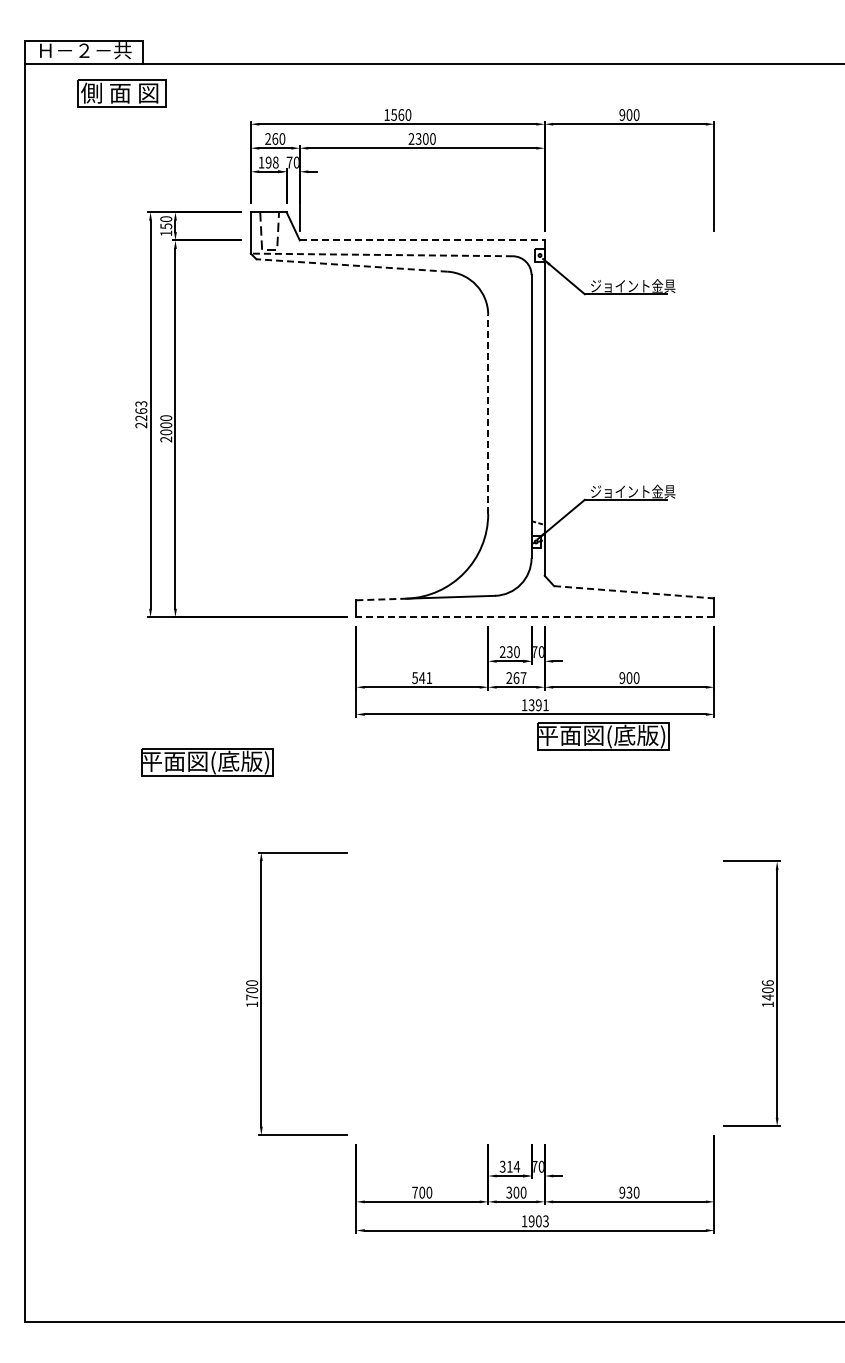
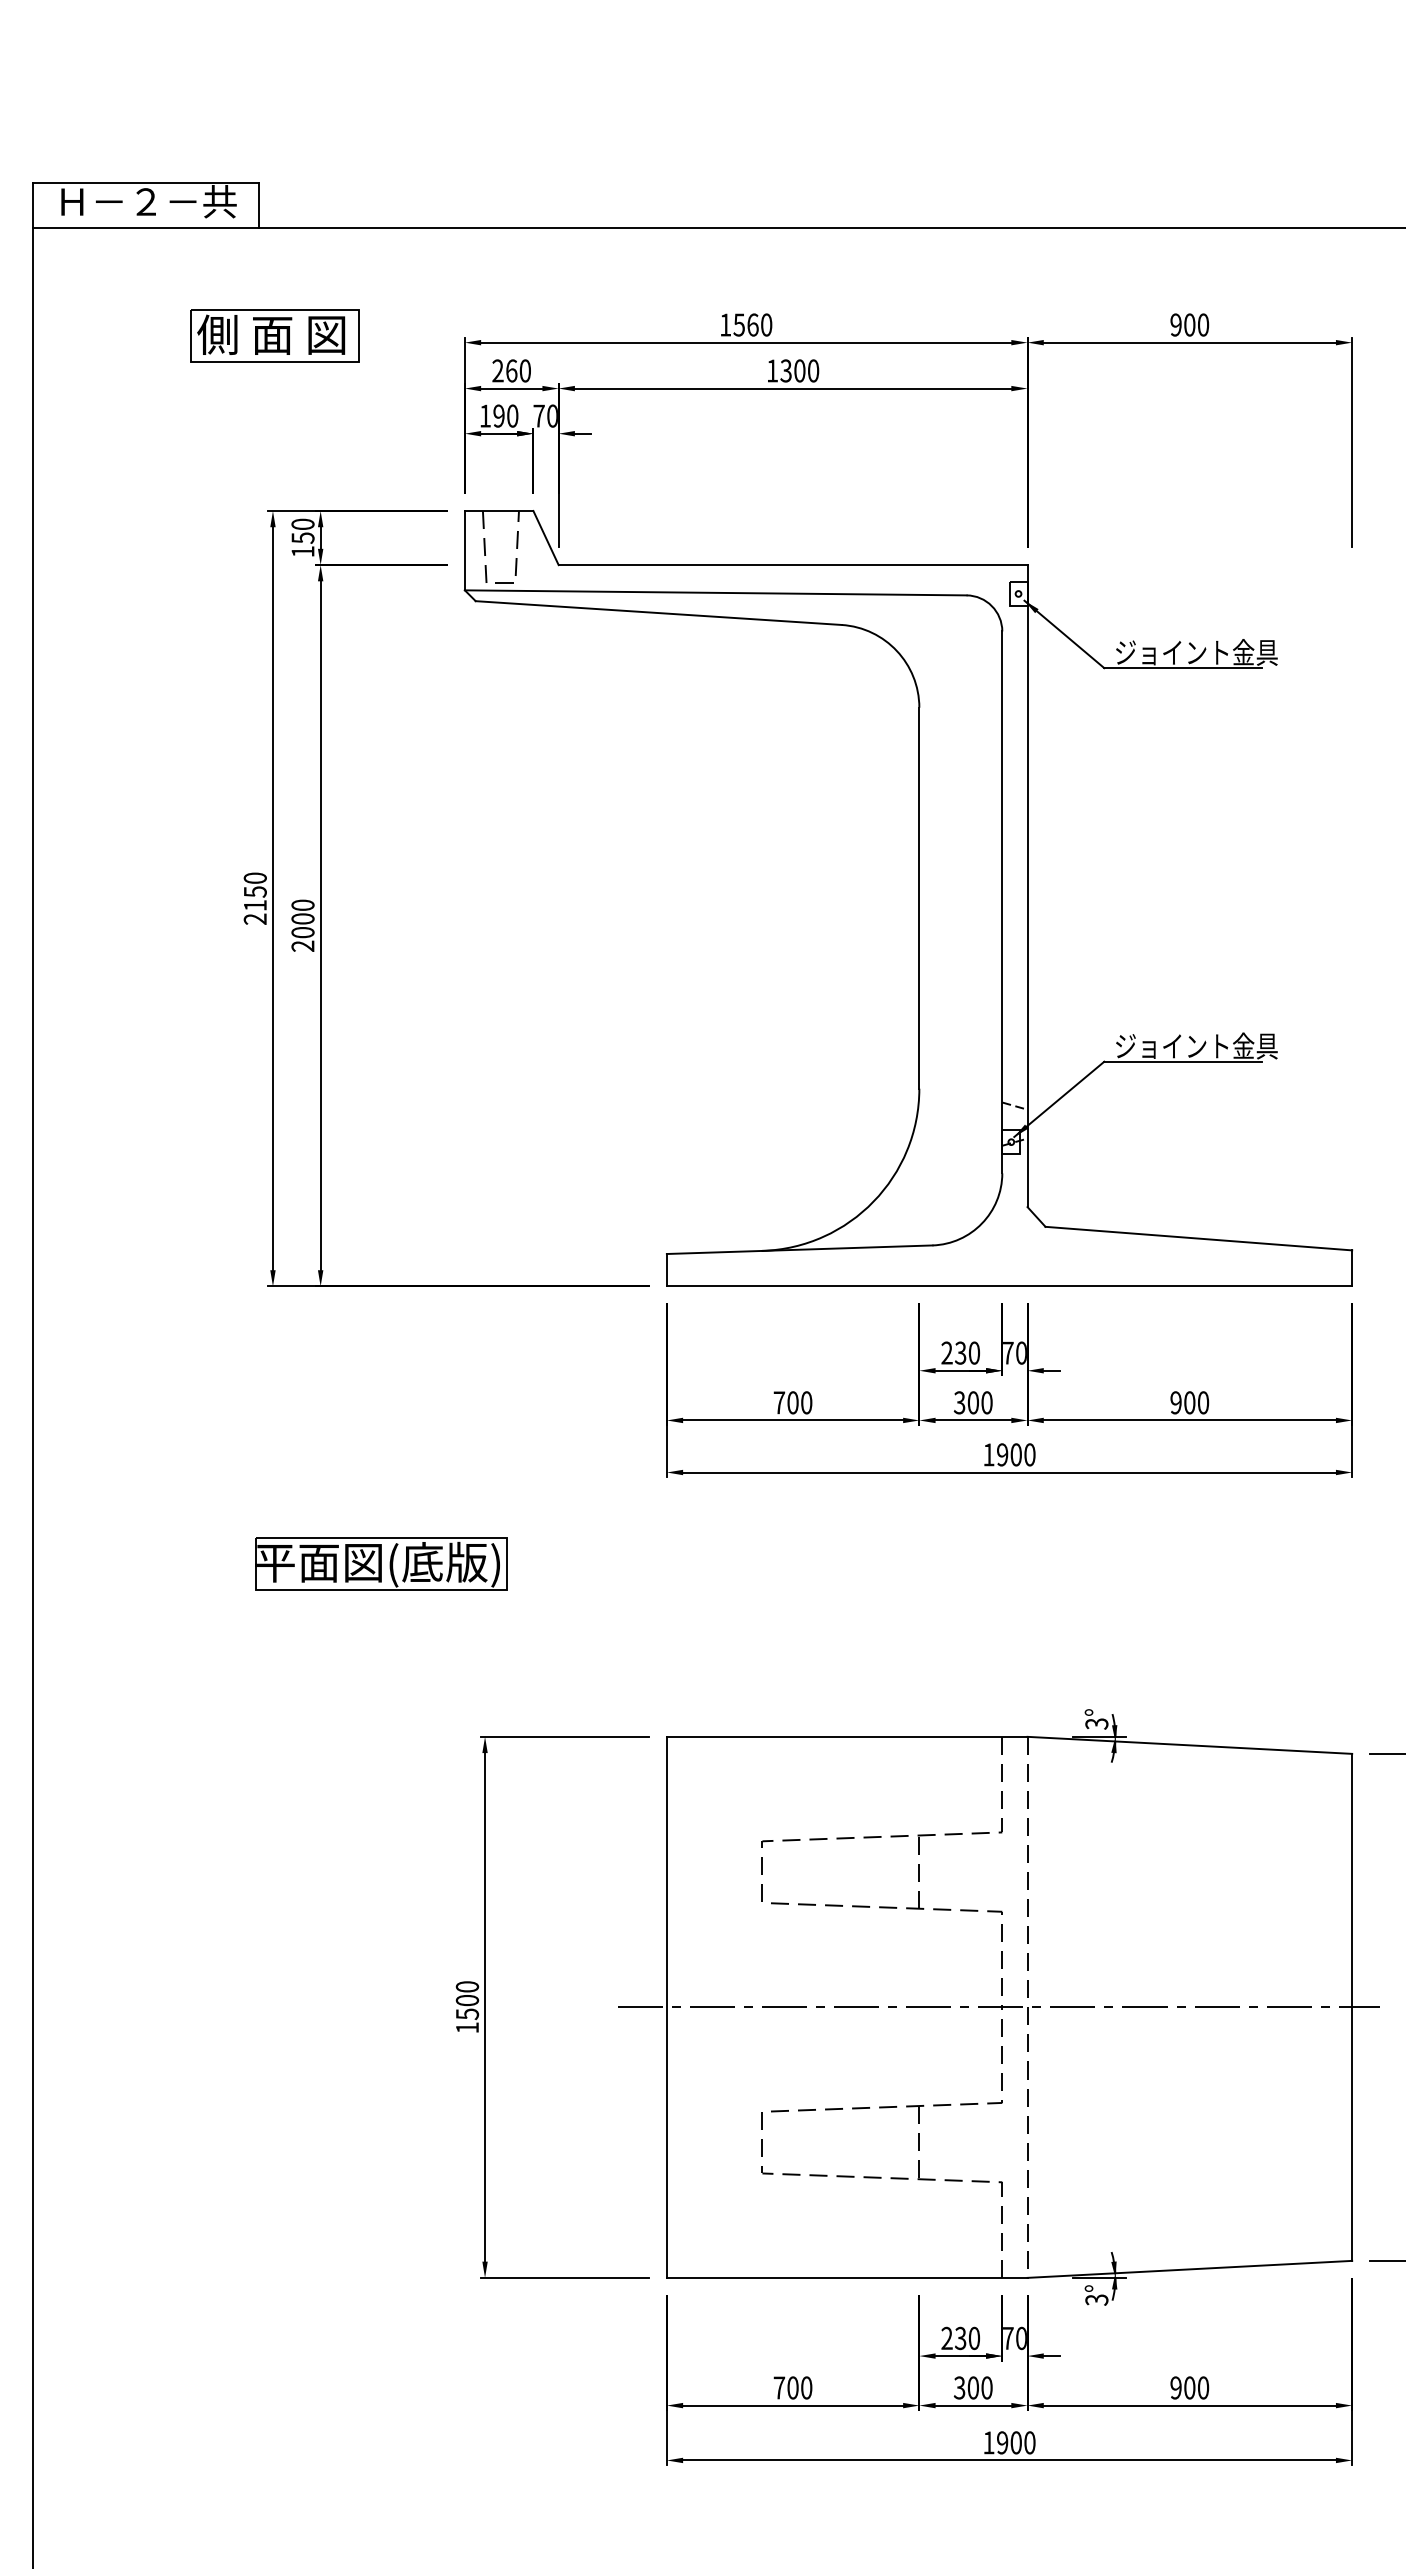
part: (121, 93) -> (274, 335), moved
text: (411, 138) -> (772, 369), 2300 -> 1300
text: (275, 162) -> (512, 415), 198 -> 190
line: (422, 240) -> (793, 565), dashed -> solid
line: (381, 254) -> (715, 592), dashed -> solid
line: (352, 265) -> (659, 613), dashed -> solid
text: (141, 411) -> (255, 892), 2263 -> 2150
line: (488, 414) -> (919, 898), dashed -> solid
line: (634, 592) -> (1199, 1239), dashed -> solid
line: (381, 599) -> (715, 1252), dashed -> solid
line: (535, 617) -> (1009, 1286), dashed -> solid
text: (422, 678) -> (793, 1403), 541 -> 700
text: (516, 678) -> (973, 1403), 267 -> 300
text: (538, 705) -> (1015, 1455), 1391 -> 1900
part: (603, 736) -> (1140, 1514), removed
part: (529, 993) -> (998, 2006), added
text: (252, 997) -> (468, 2014), 1700 -> 1500
text: (509, 1166) -> (960, 2337), 314 -> 230
text: (629, 1192) -> (1189, 2387), 930 -> 900
text: (545, 1221) -> (1029, 2443), 1903 -> 1900

